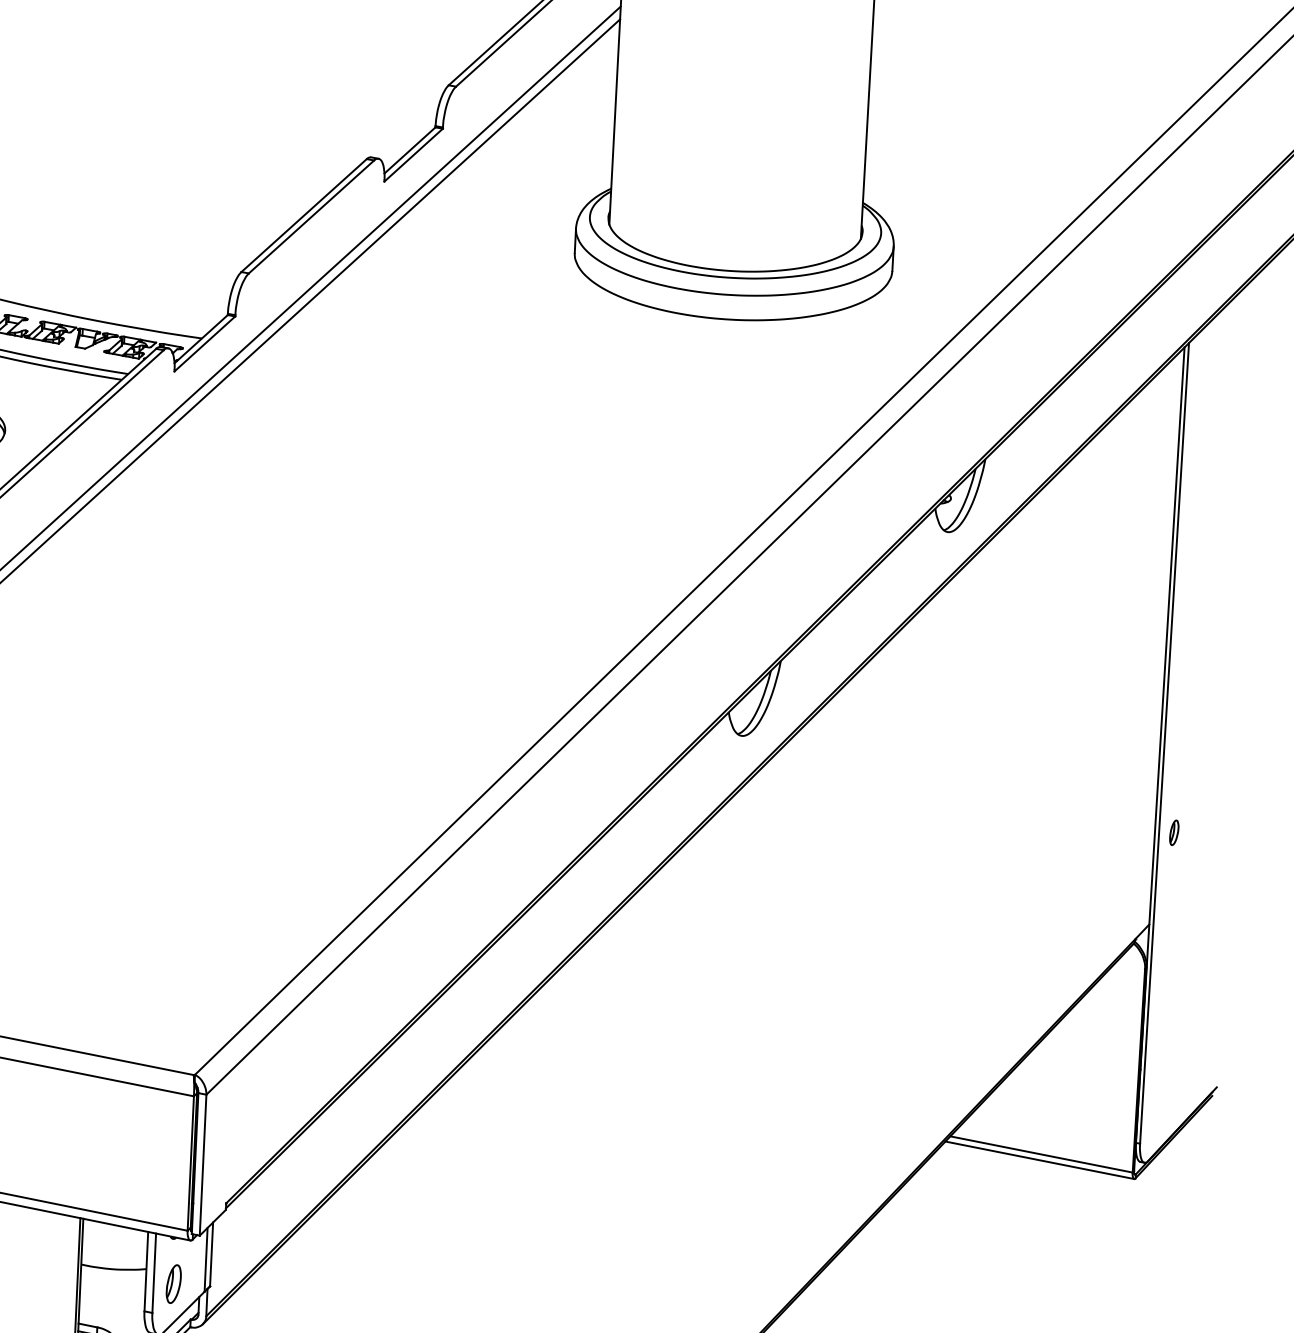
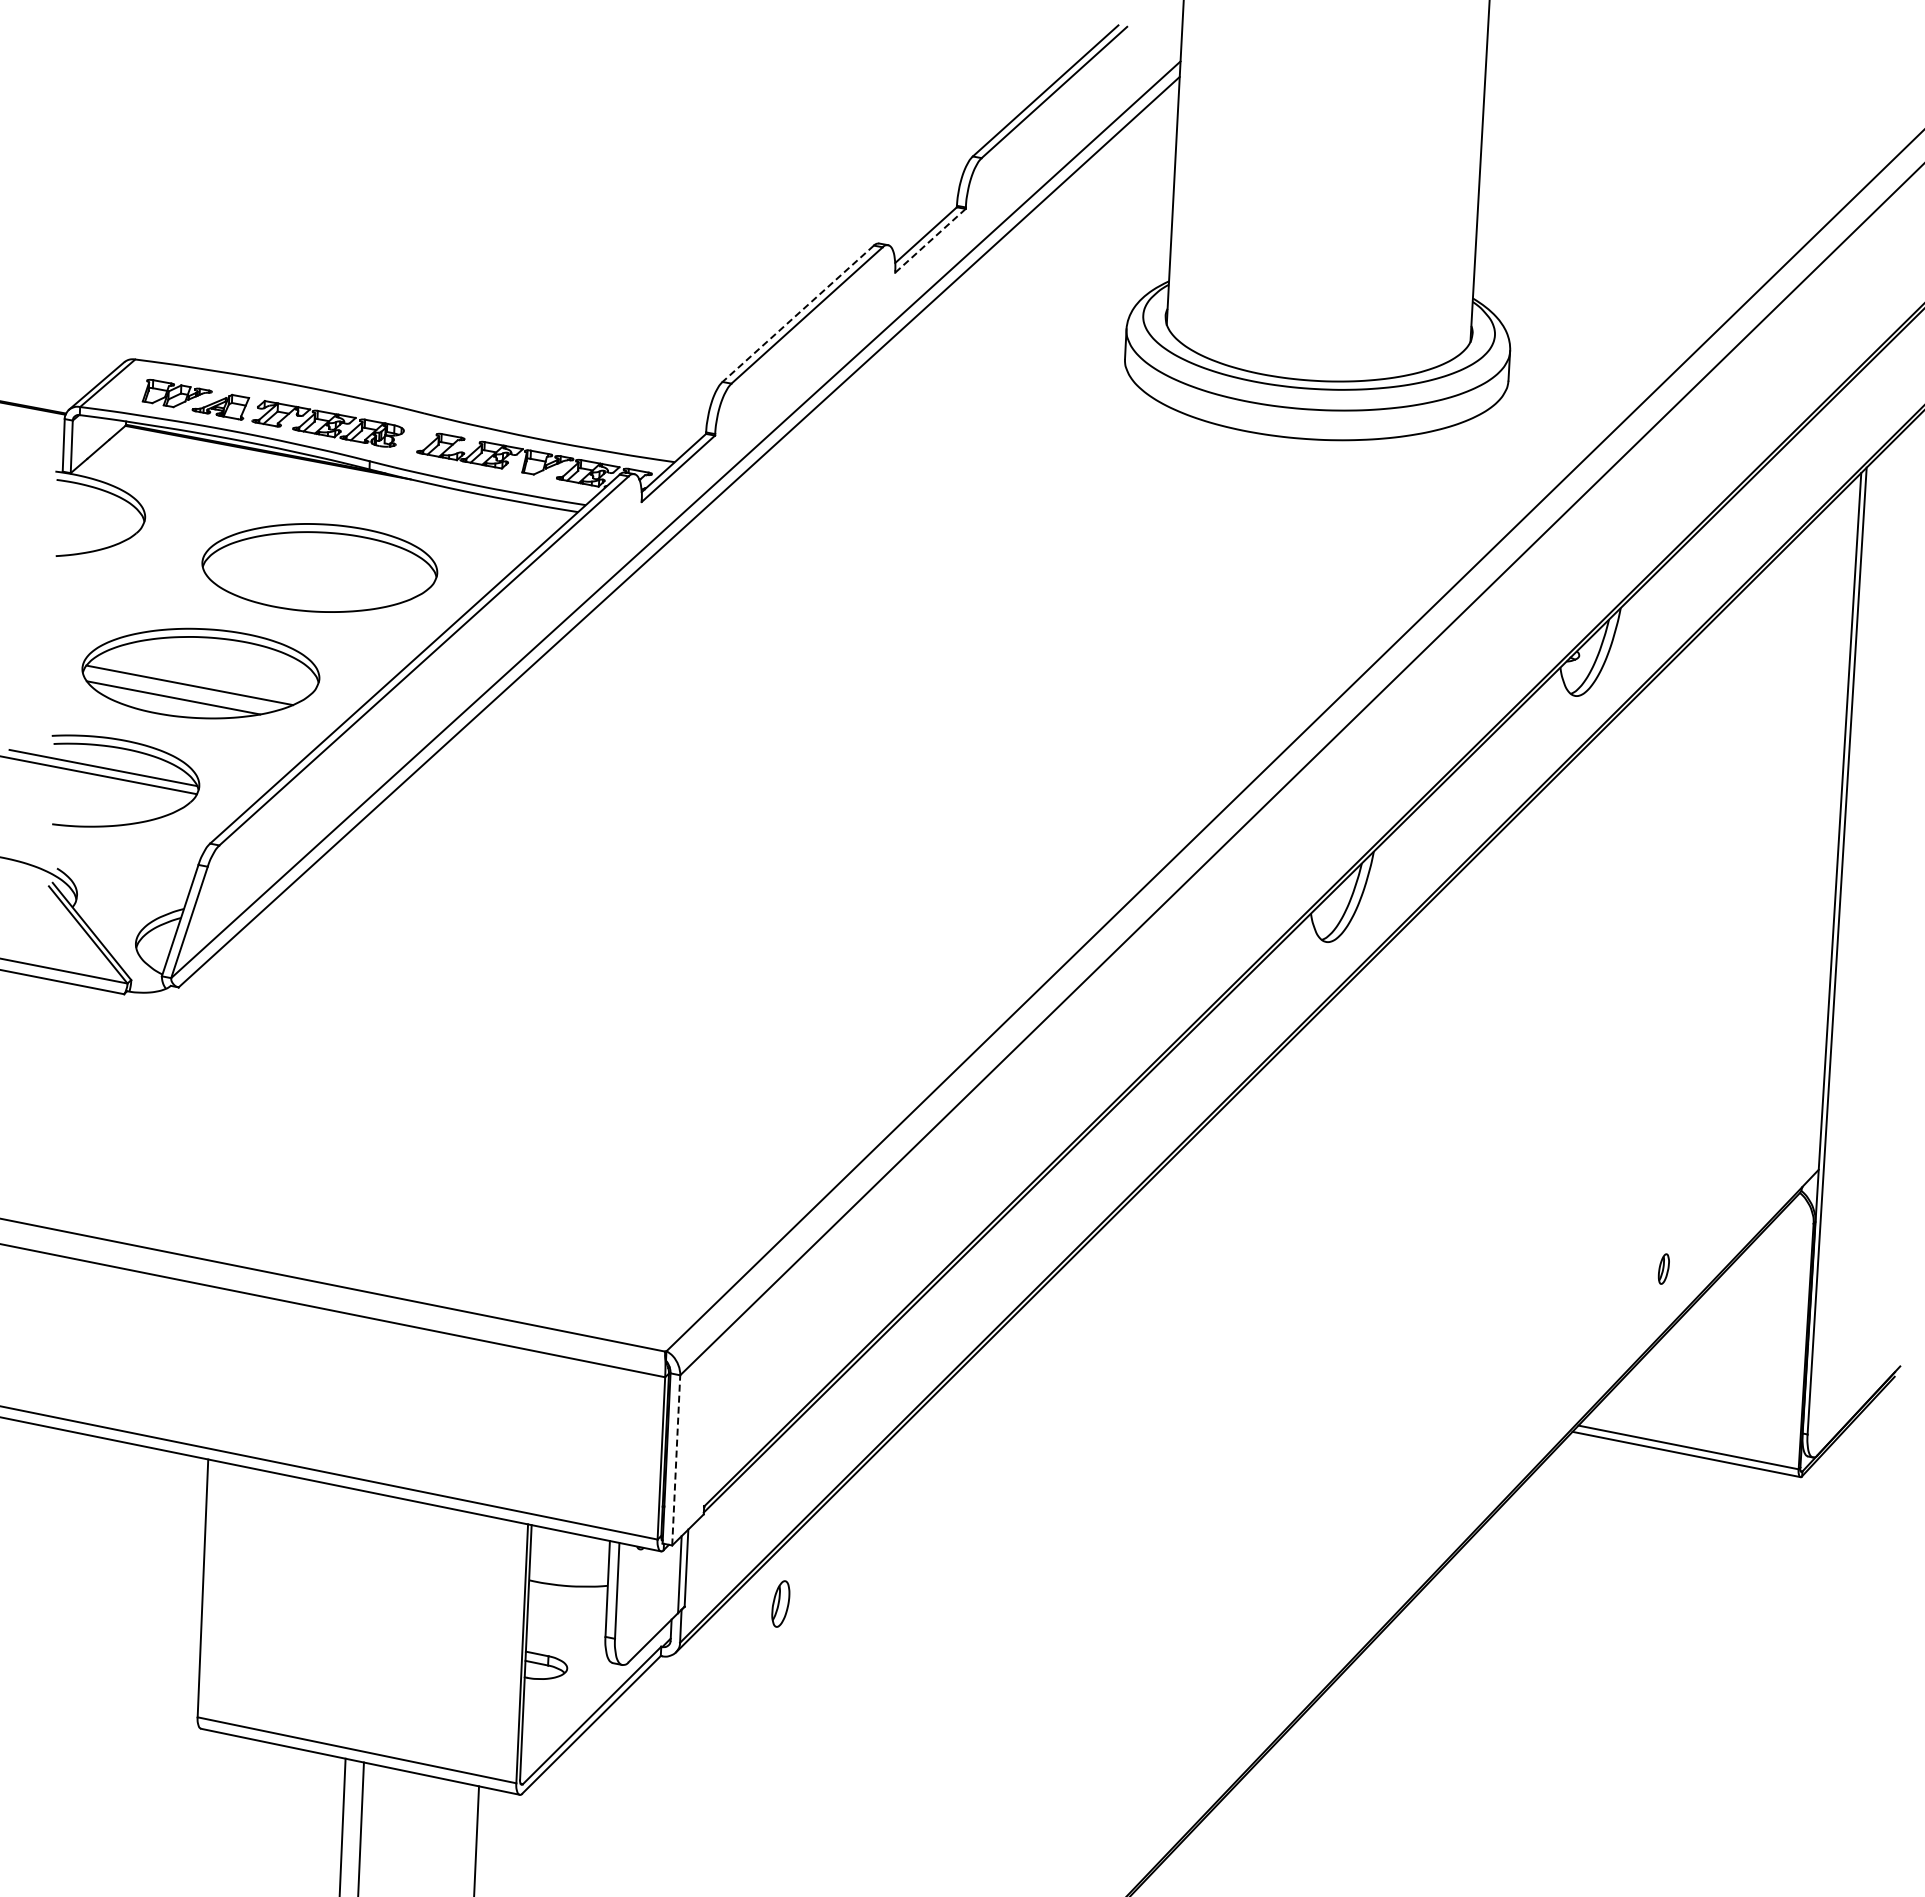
line: (413, 154) -> (930, 240), solid -> dashed
line: (304, 215) -> (798, 313), solid -> dashed
part: (1173, 832) -> (1663, 1268), moved
line: (203, 1164) -> (676, 1459), solid -> dashed
part: (173, 1283) -> (780, 1603), moved

